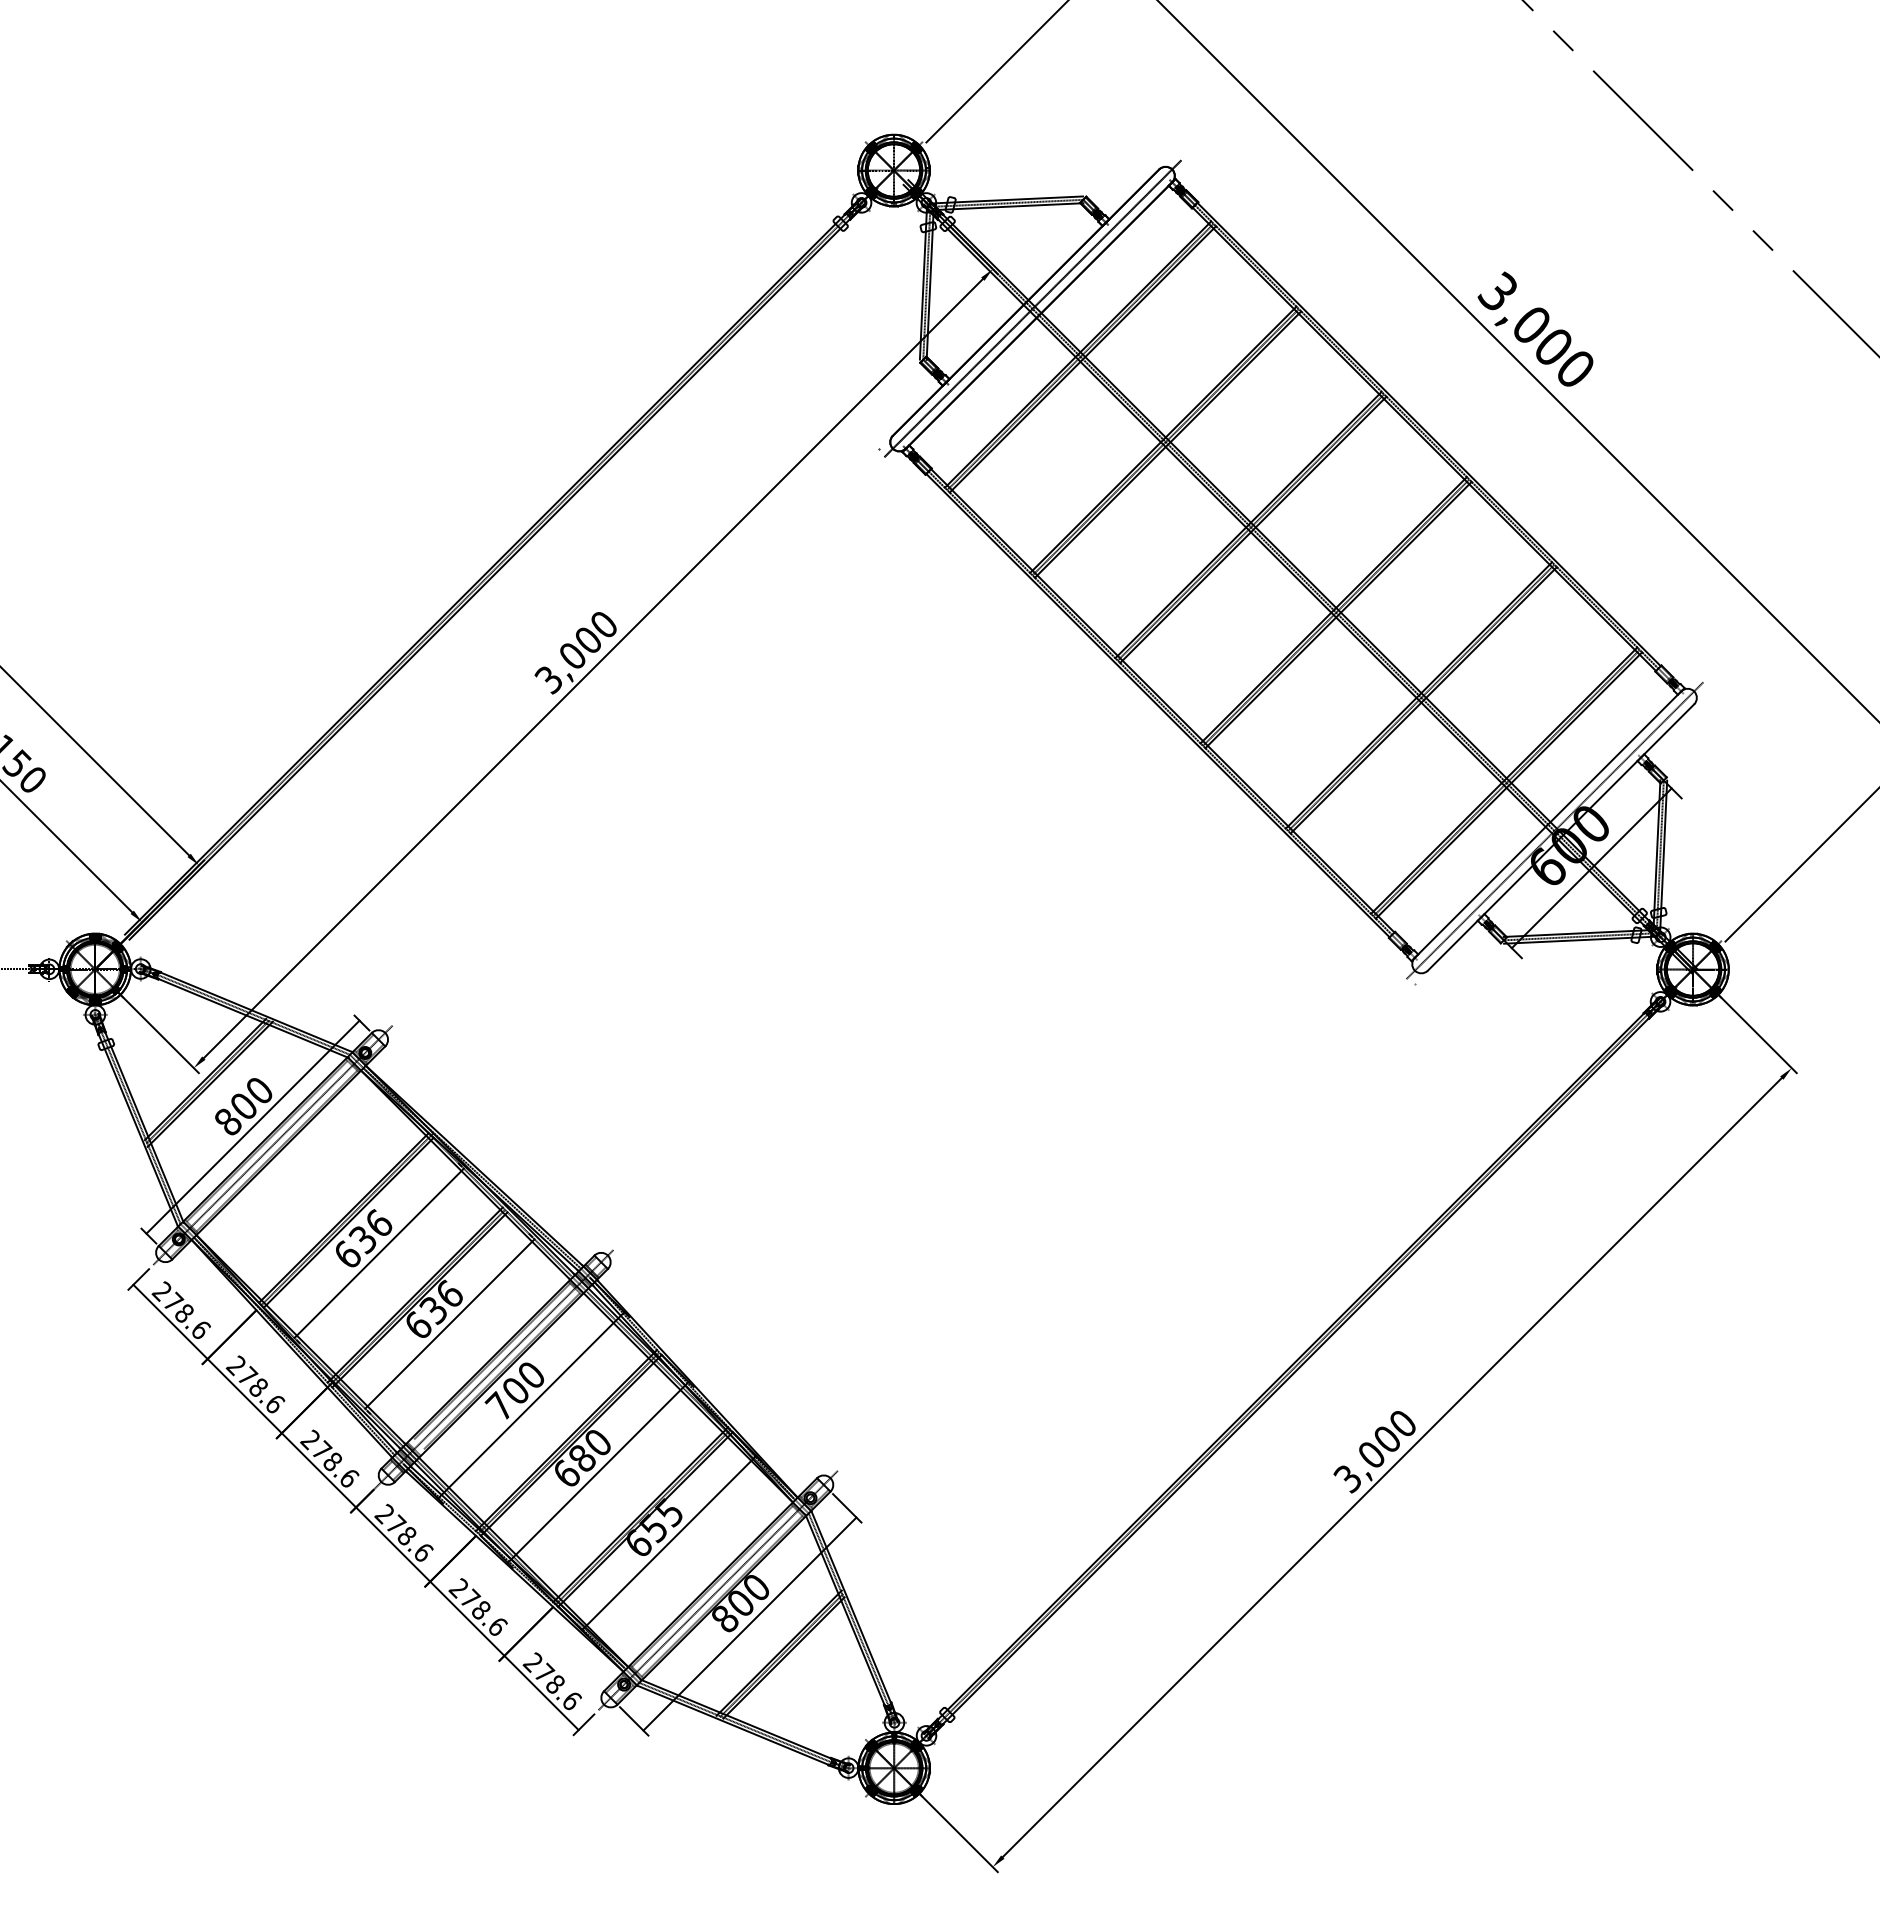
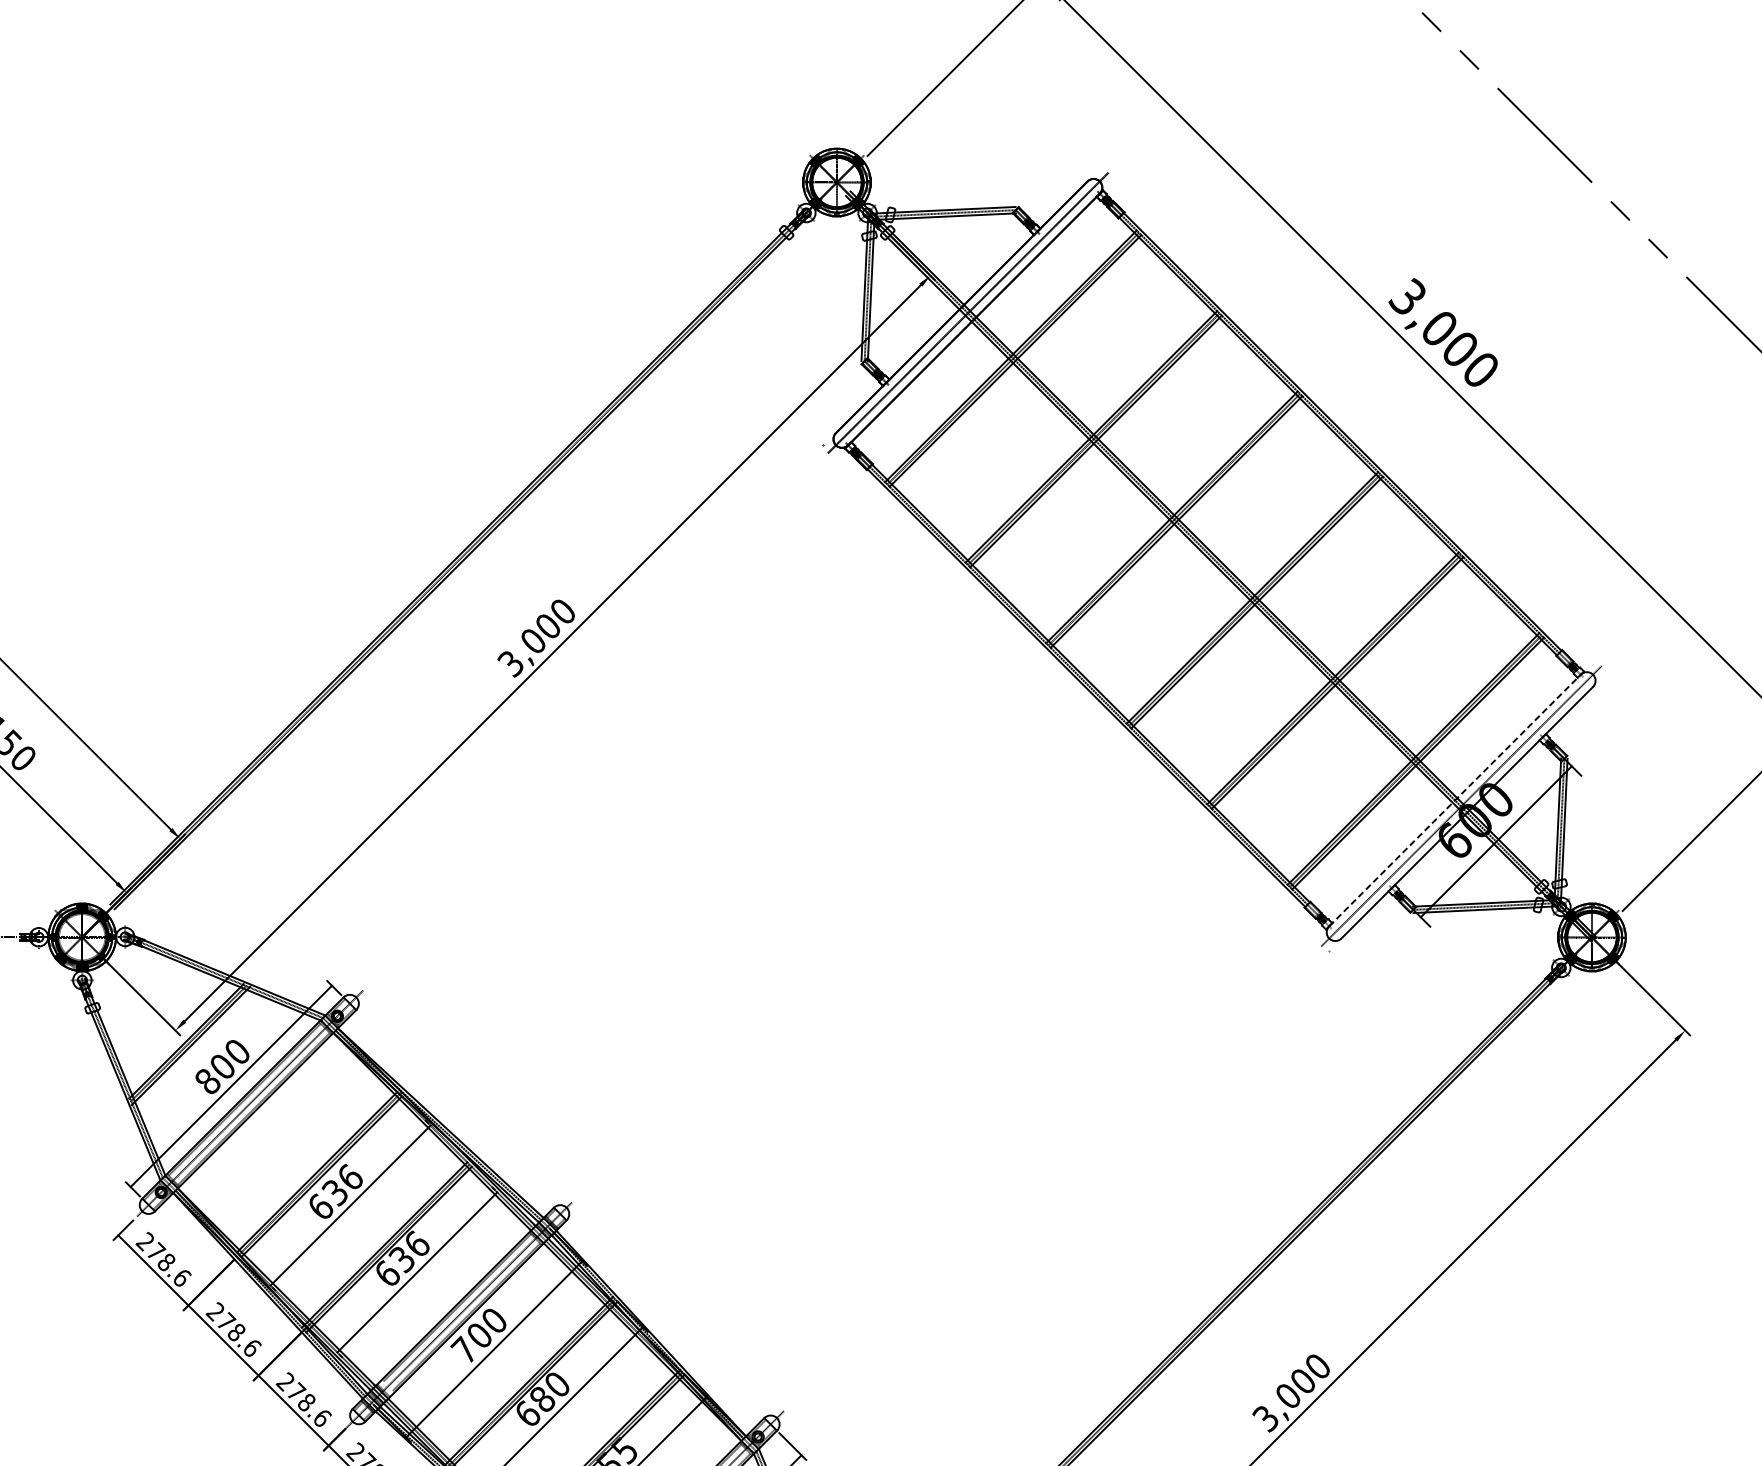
line: (1548, 824) -> (1455, 800), solid -> dashed

